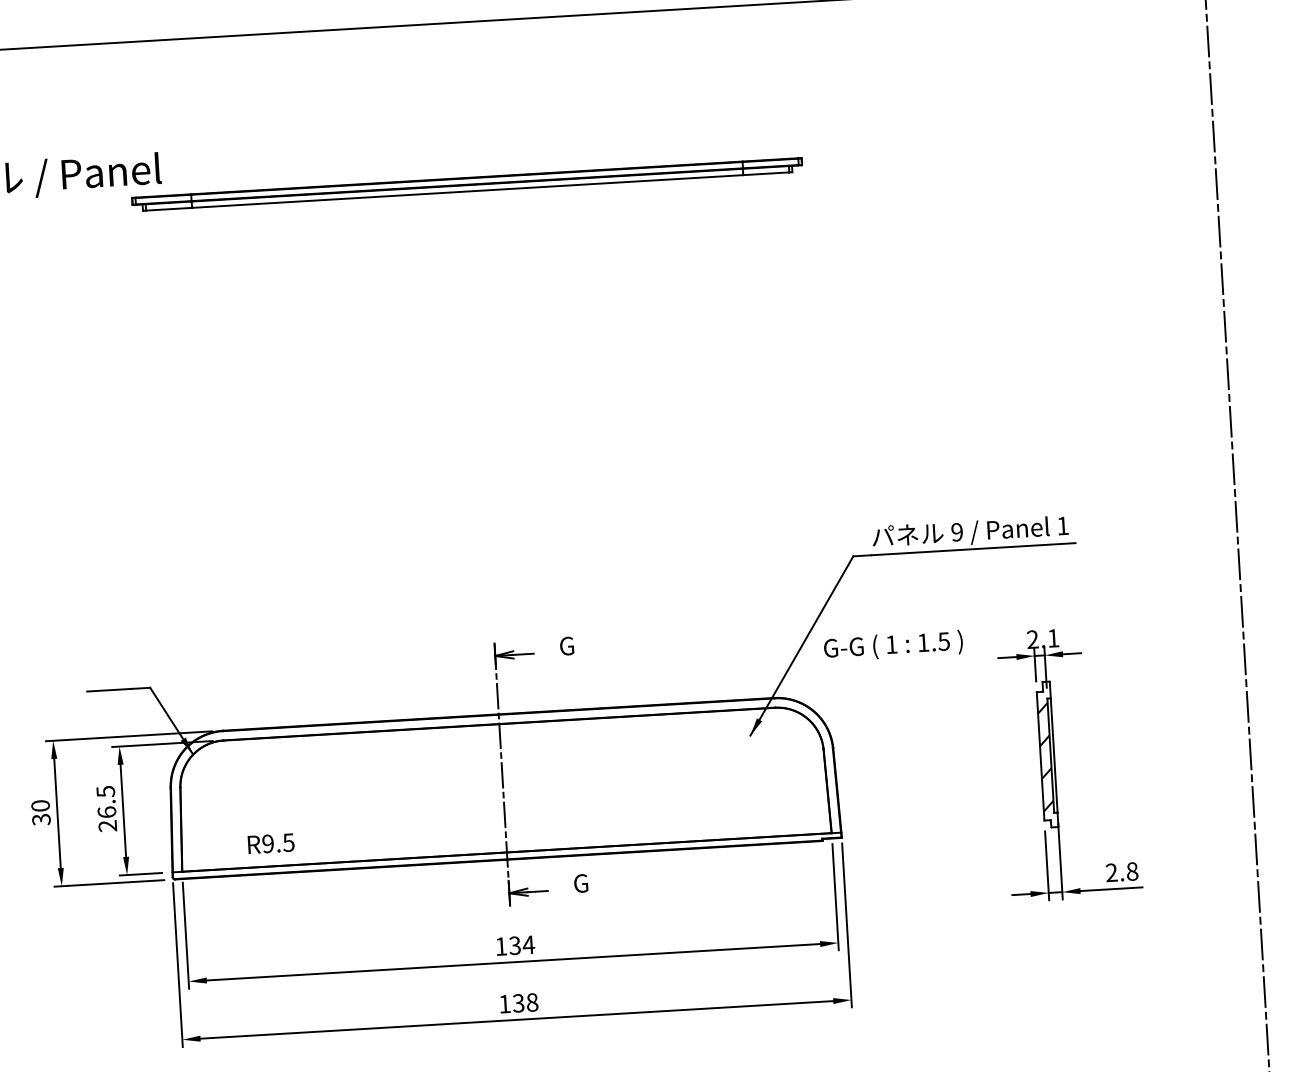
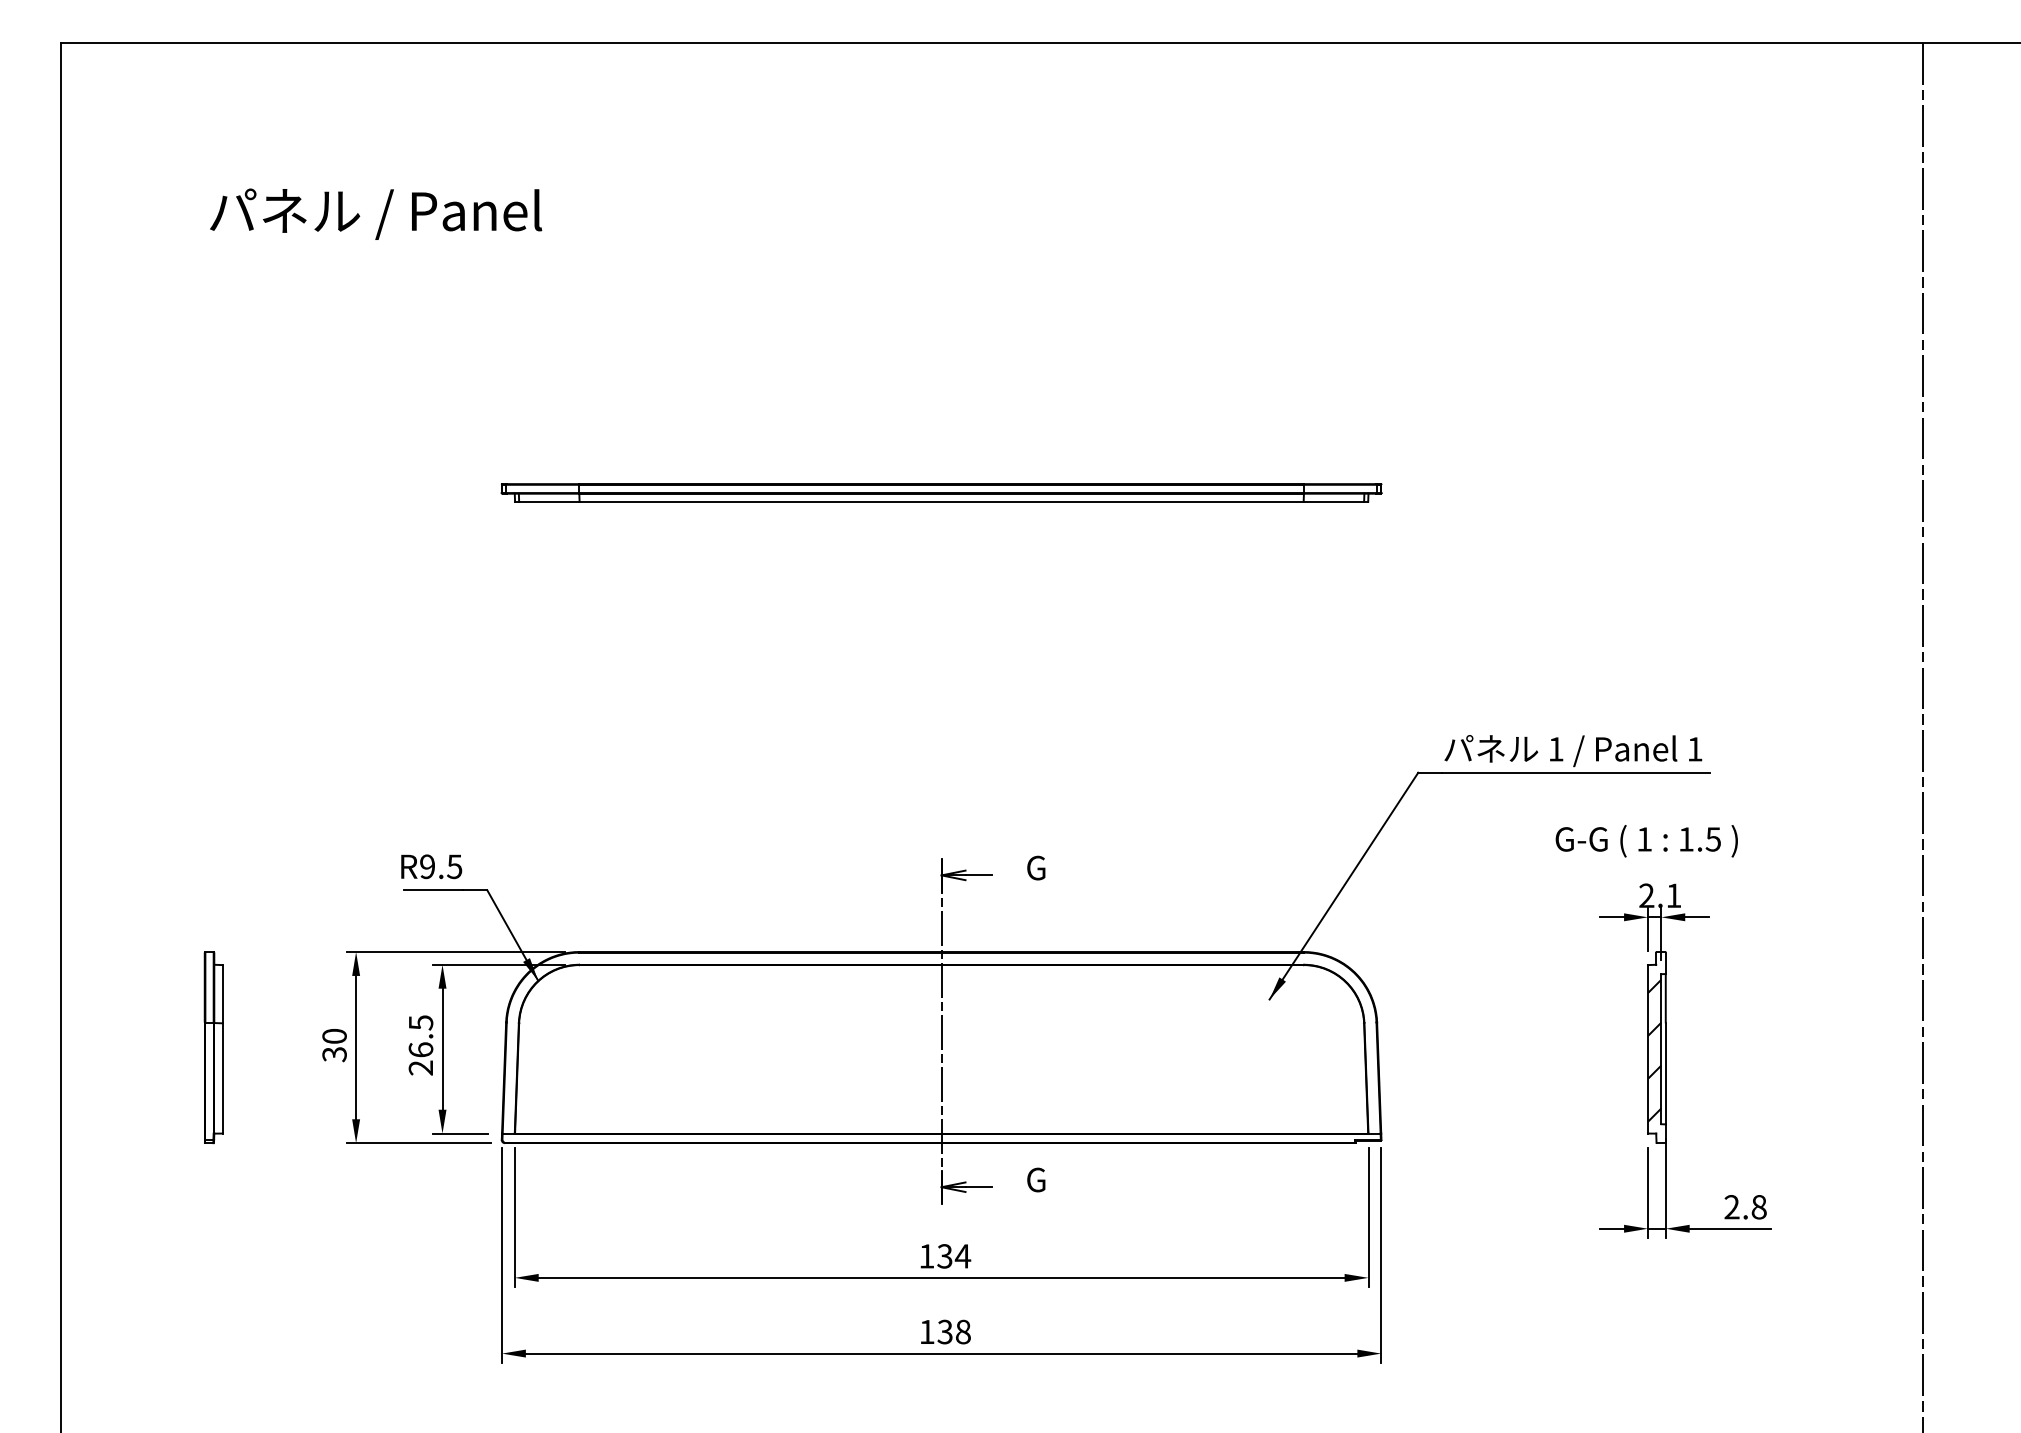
part: (467, 184) -> (941, 492), moved
text: (956, 532) -> (1555, 749), 9 -> 1
text: (893, 646) -> (1646, 841), moved
text: (271, 843) -> (431, 866), moved

